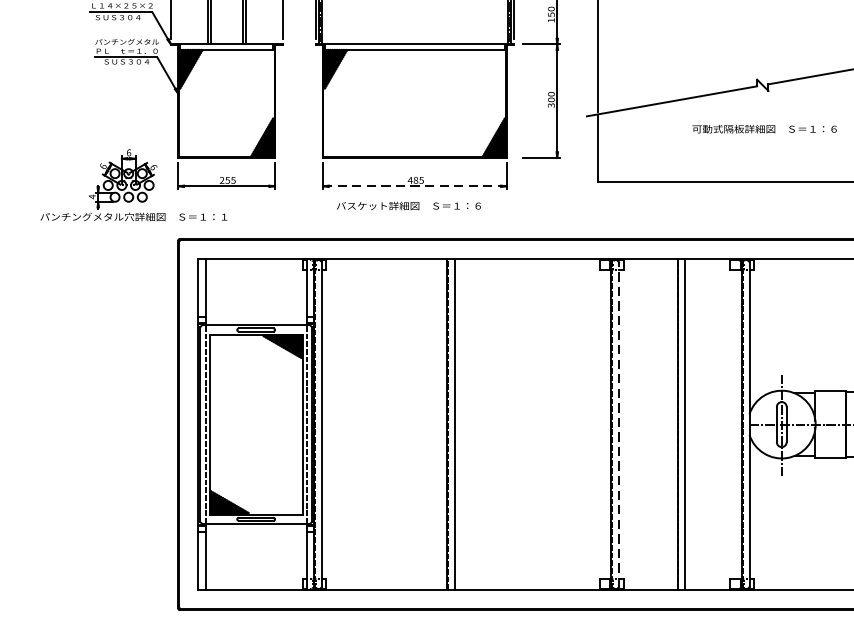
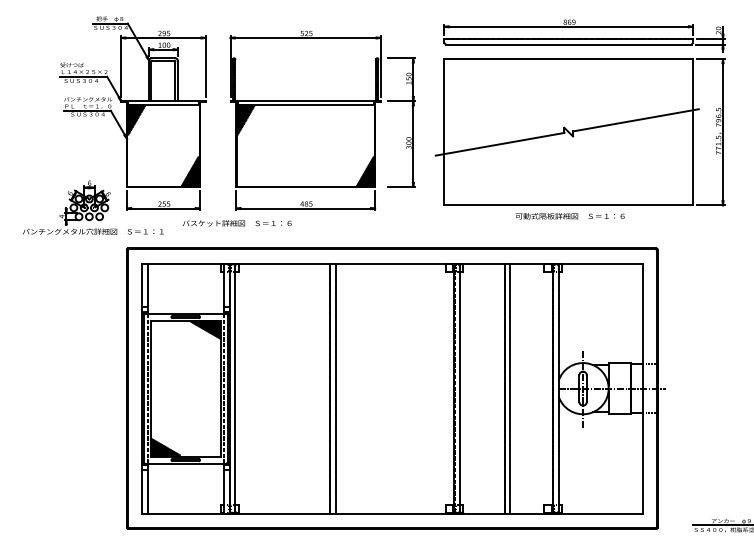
text: (763, 129) -> (569, 216), moved
line: (415, 186) -> (306, 208), dashed -> solid
text: (407, 206) -> (236, 223), moved
line: (618, 424) -> (459, 388), dashed -> solid

